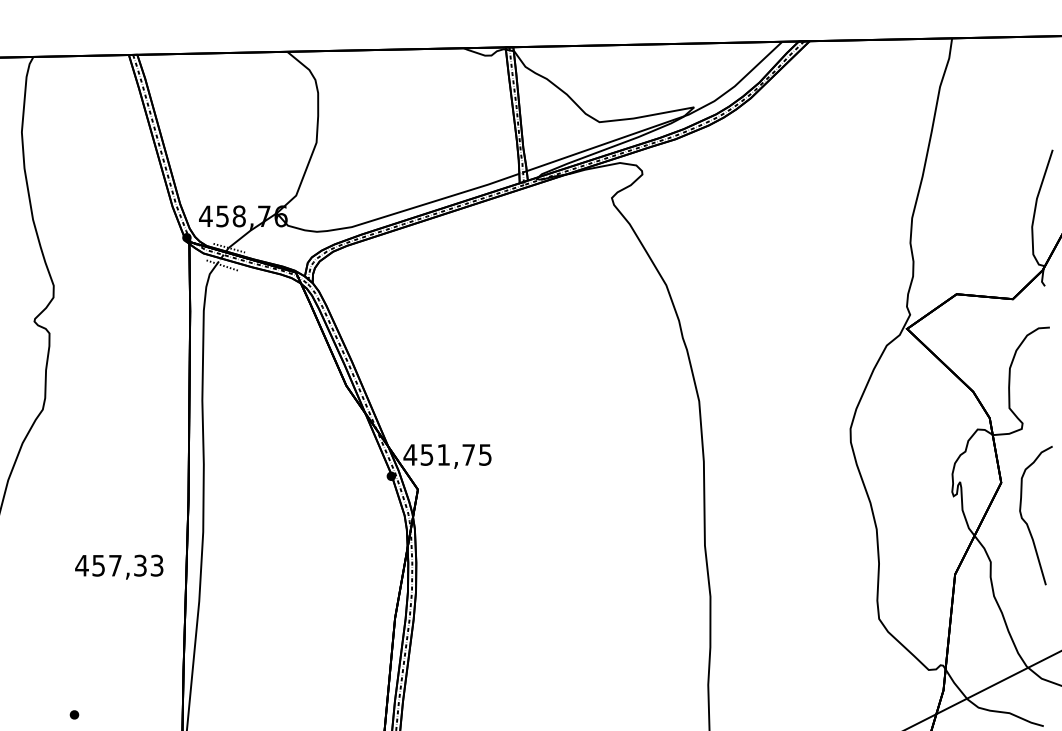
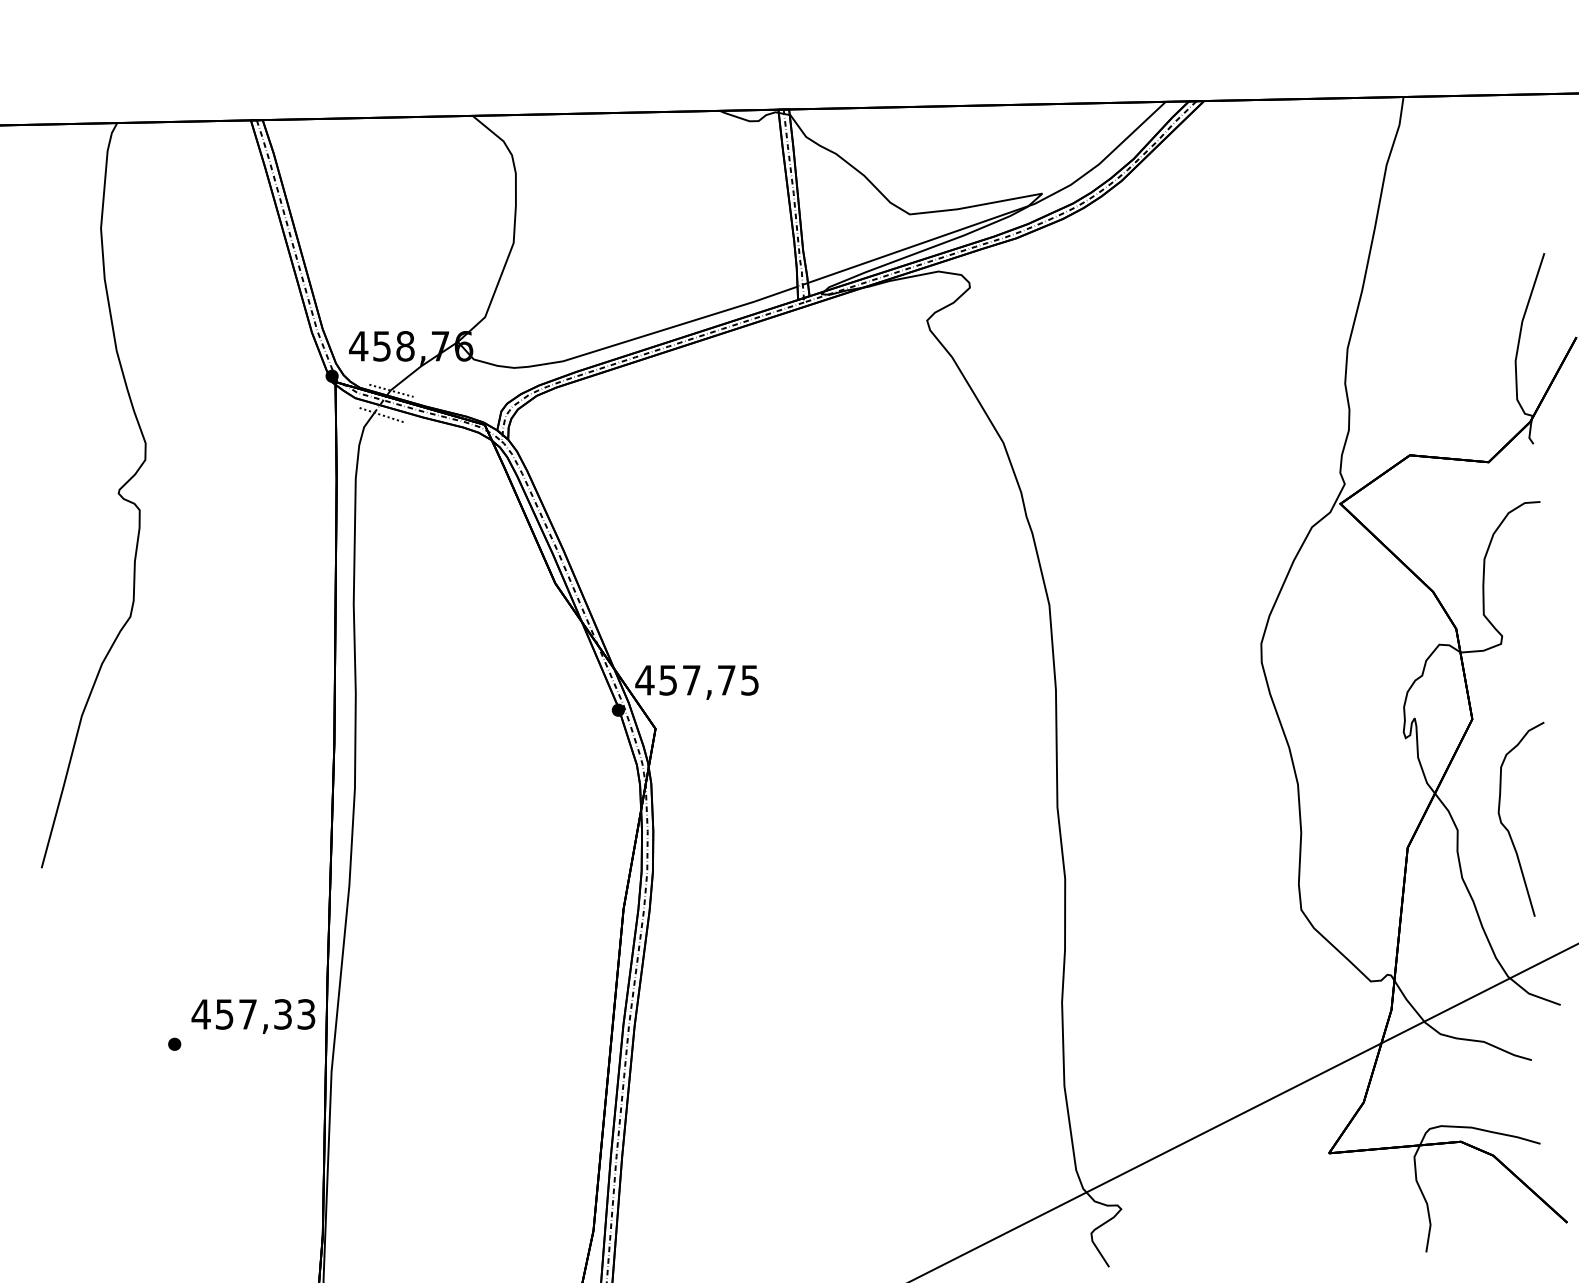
text: (443, 455) -> (691, 680), 451,75 -> 457,75
curve: (1027, 522) -> (1508, 829), moved
text: (119, 567) -> (253, 1016), moved

